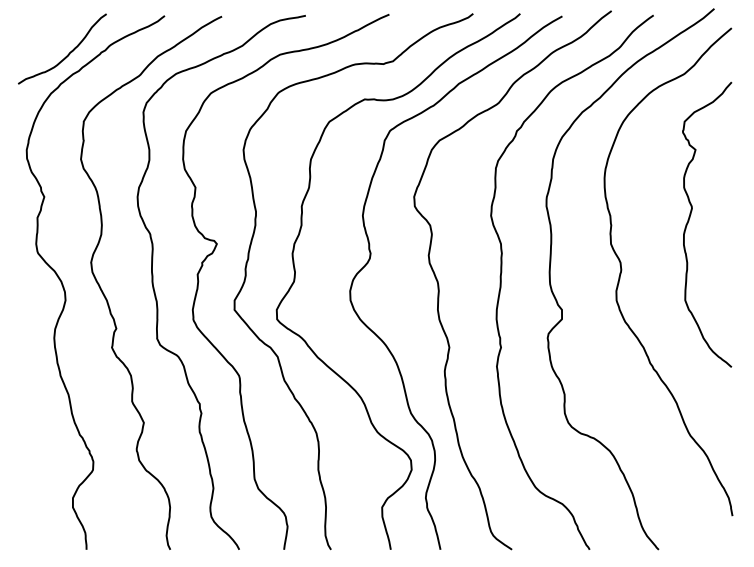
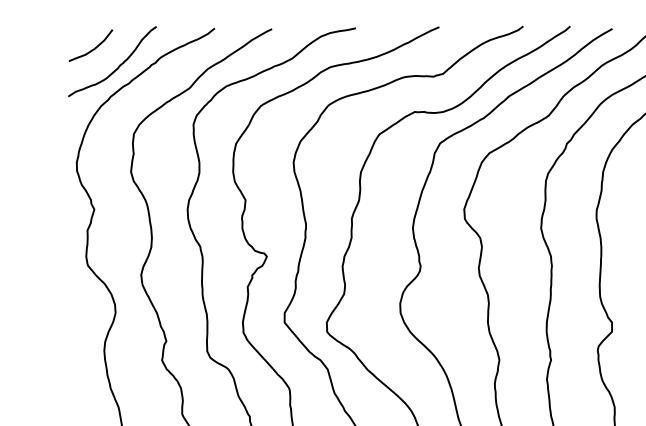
curve: (42, 36) -> (92, 49), added

